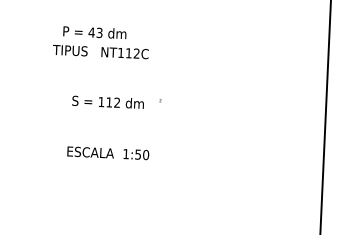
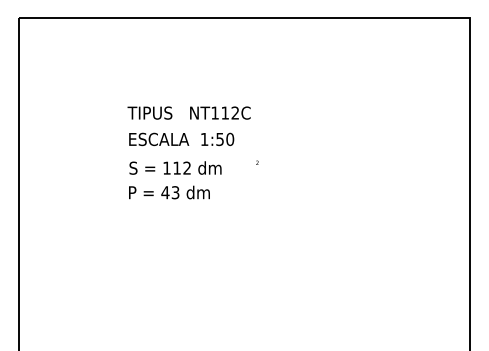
text: (94, 32) -> (169, 192), moved
text: (100, 51) -> (188, 112), moved
text: (108, 101) -> (175, 167), moved
text: (108, 153) -> (181, 139), moved

